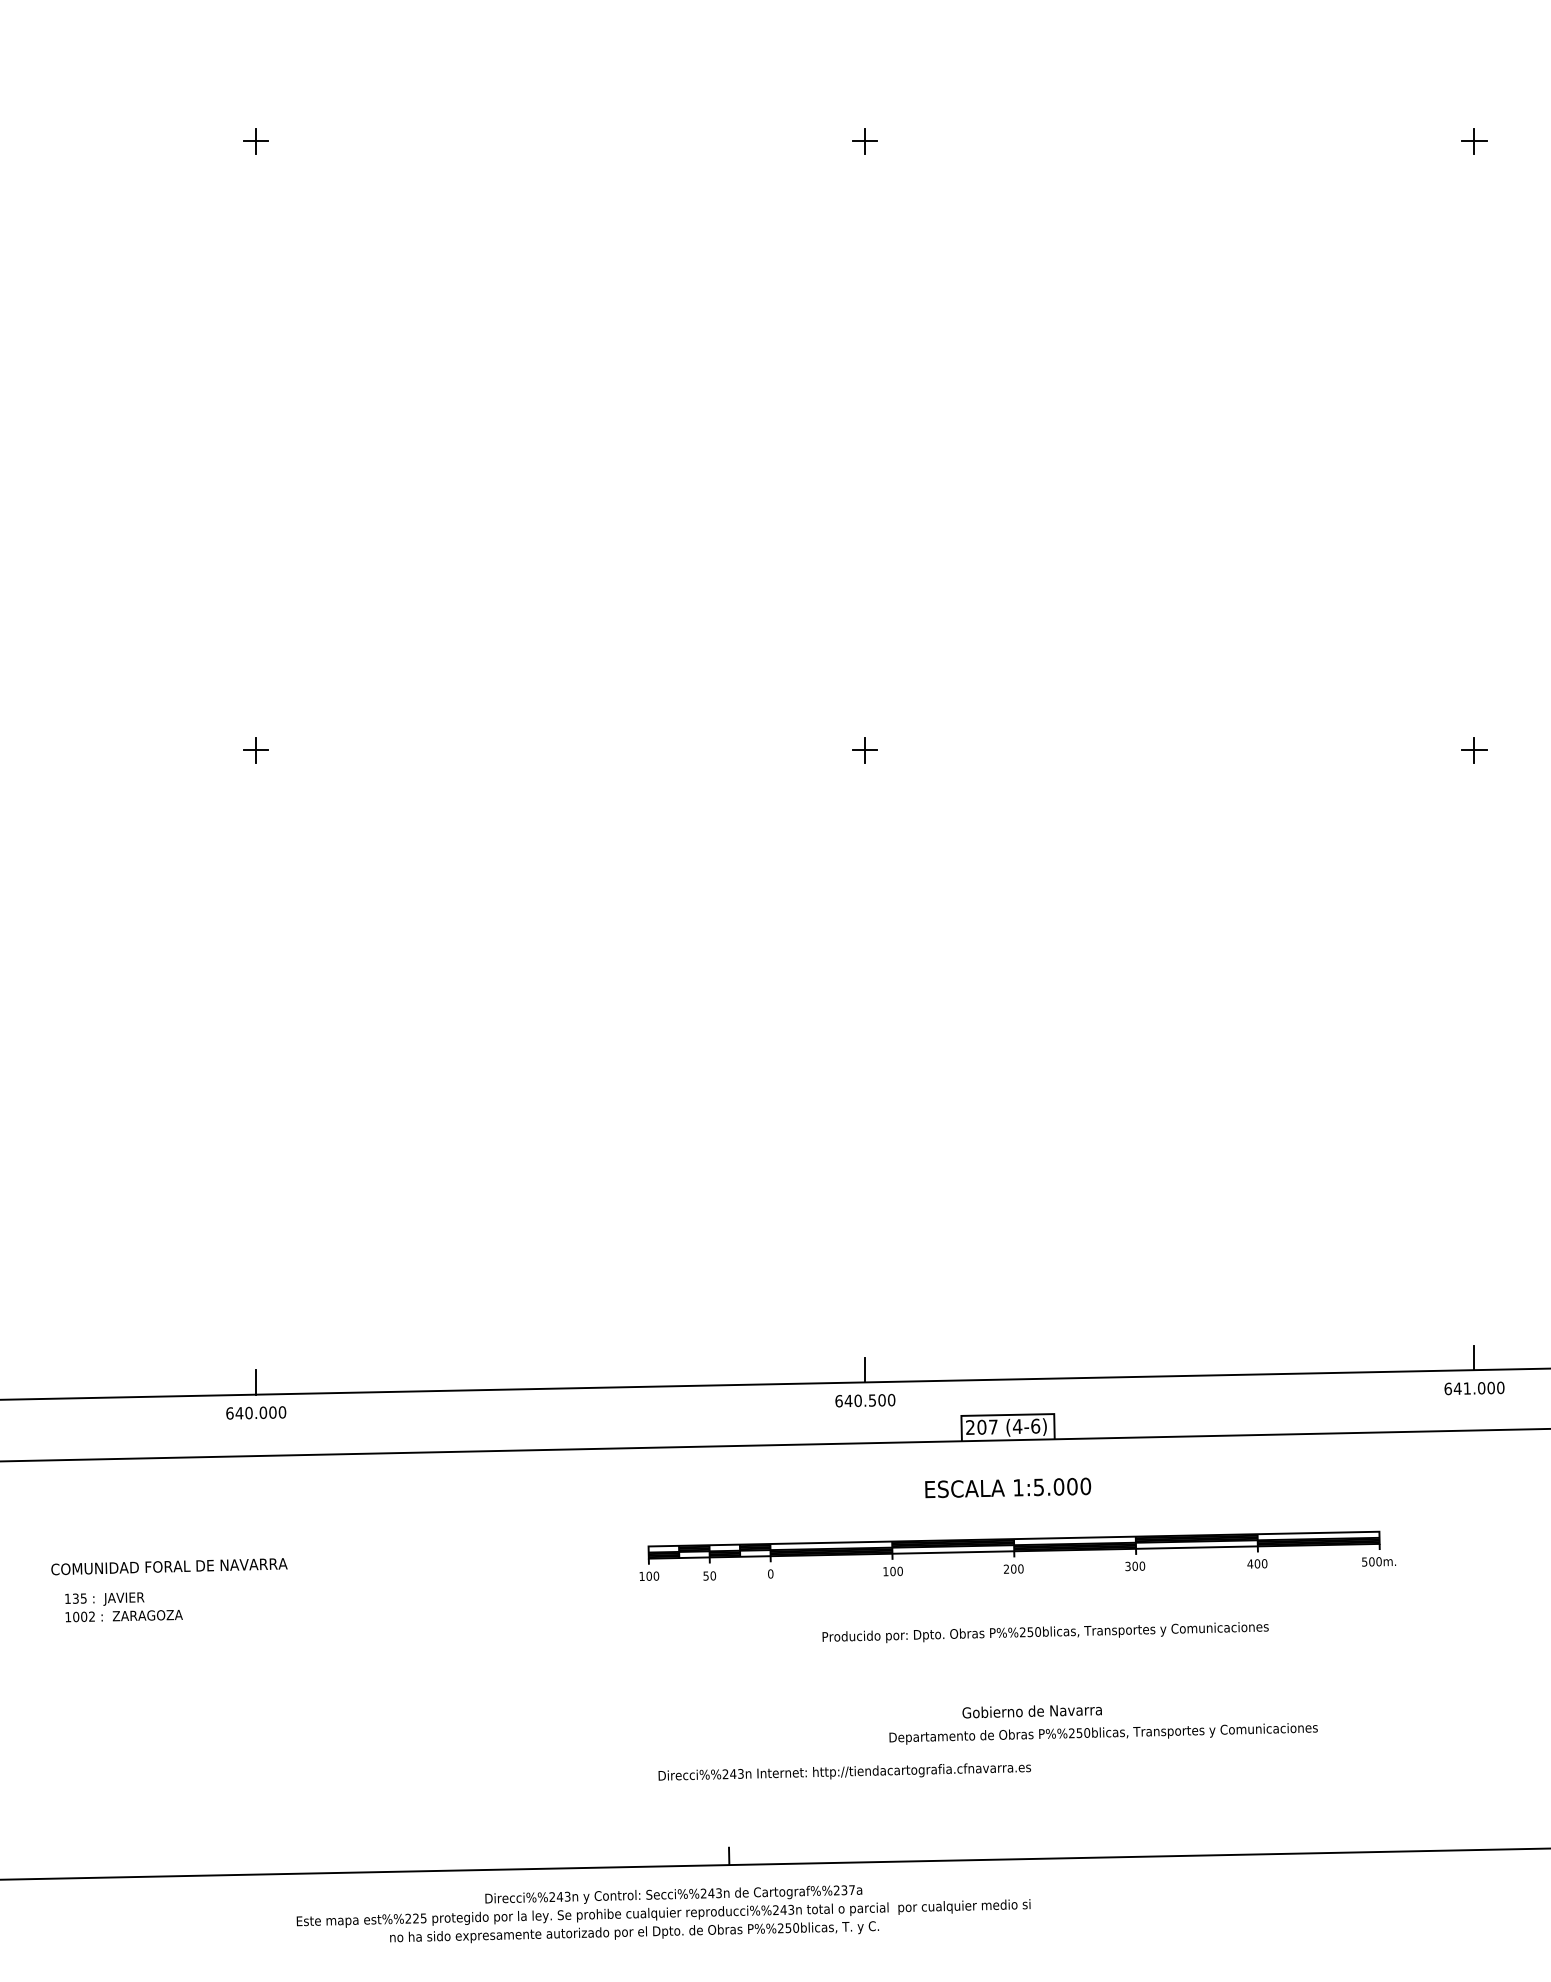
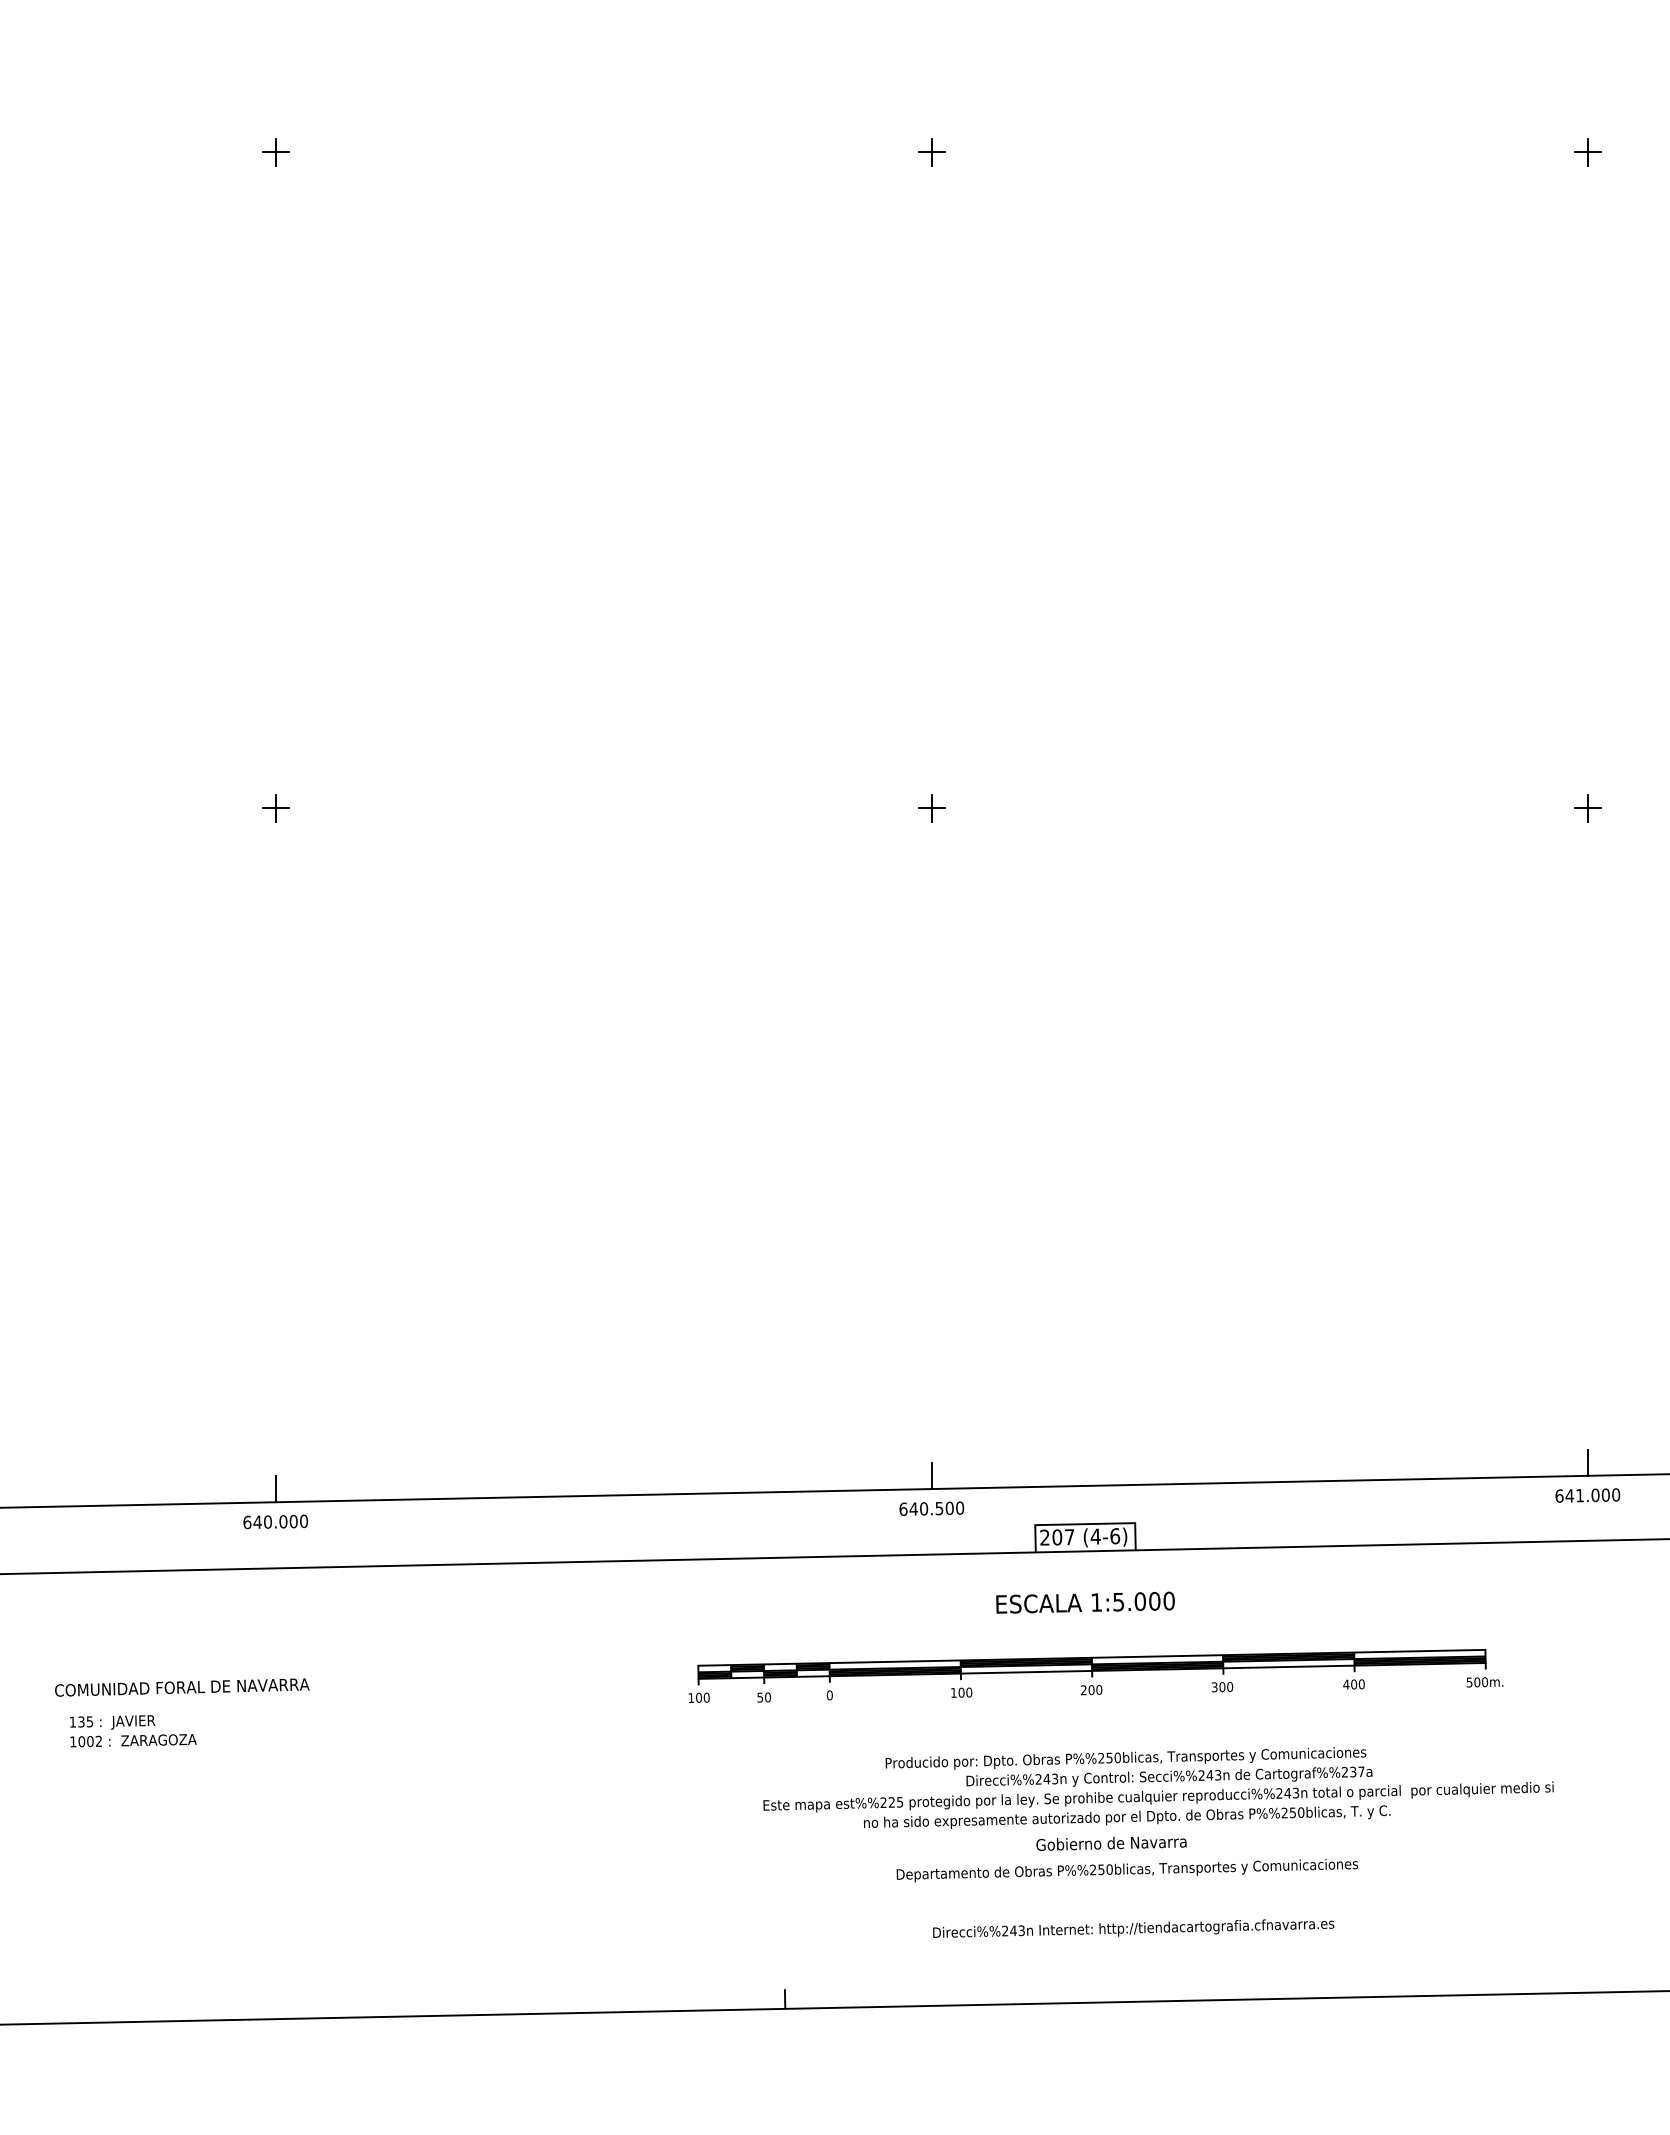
text: (1103, 1733) -> (1127, 1870), moved
text: (844, 1771) -> (1133, 1928), moved
text: (663, 1913) -> (1158, 1797), moved

